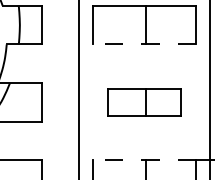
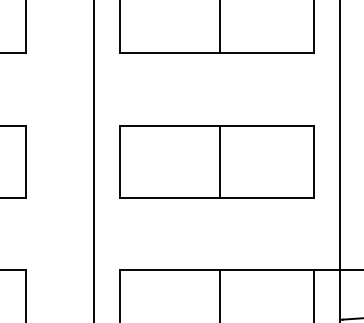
line: (144, 44) -> (217, 53), dashed -> solid
part: (144, 102) -> (217, 161), size x1.43
line: (144, 160) -> (217, 270), dashed -> solid

